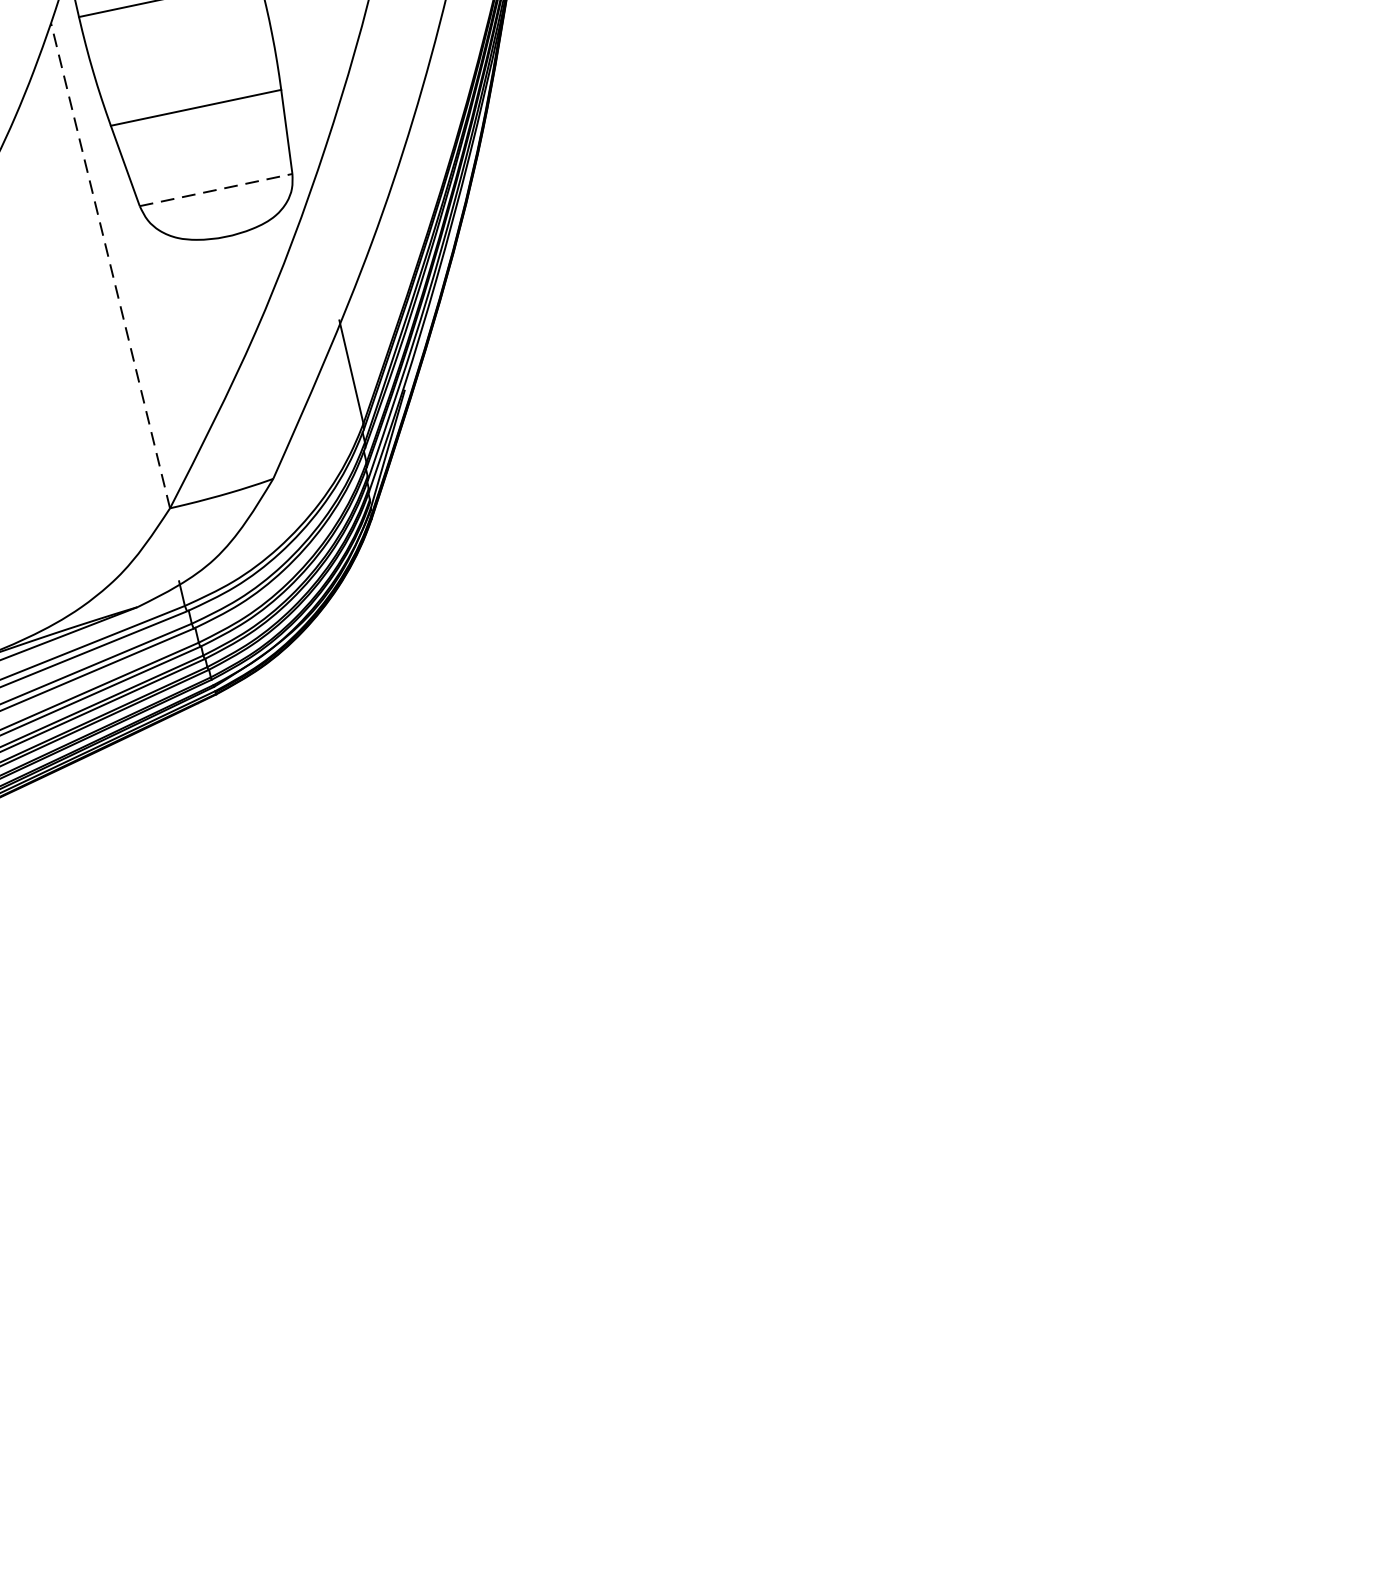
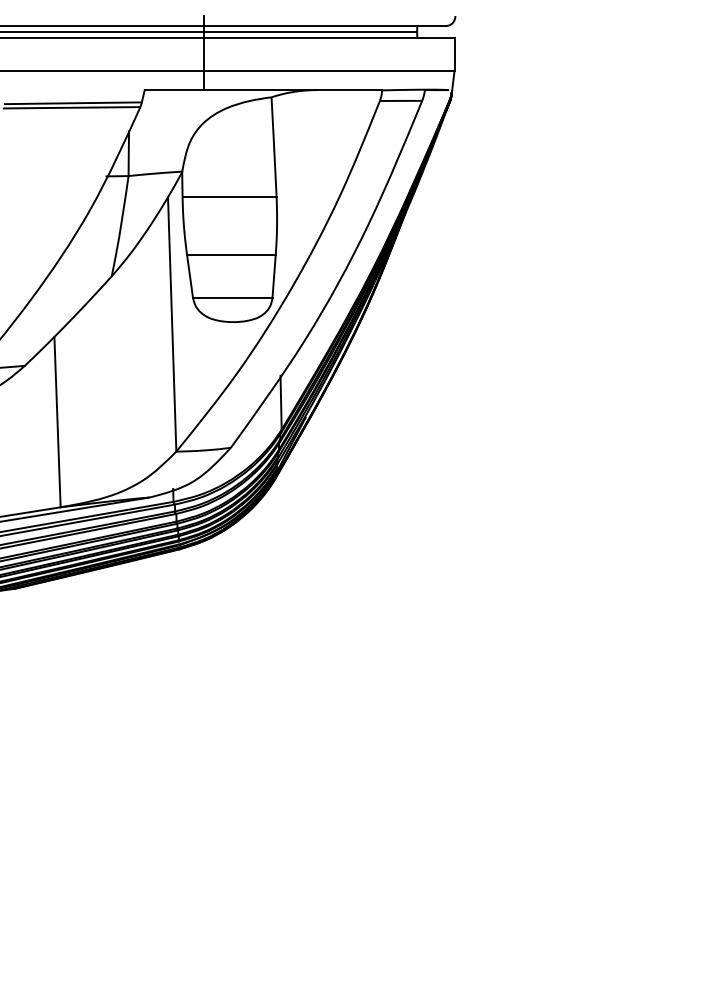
line: (215, 189) -> (232, 297), dashed -> solid
line: (110, 263) -> (172, 323), dashed -> solid

